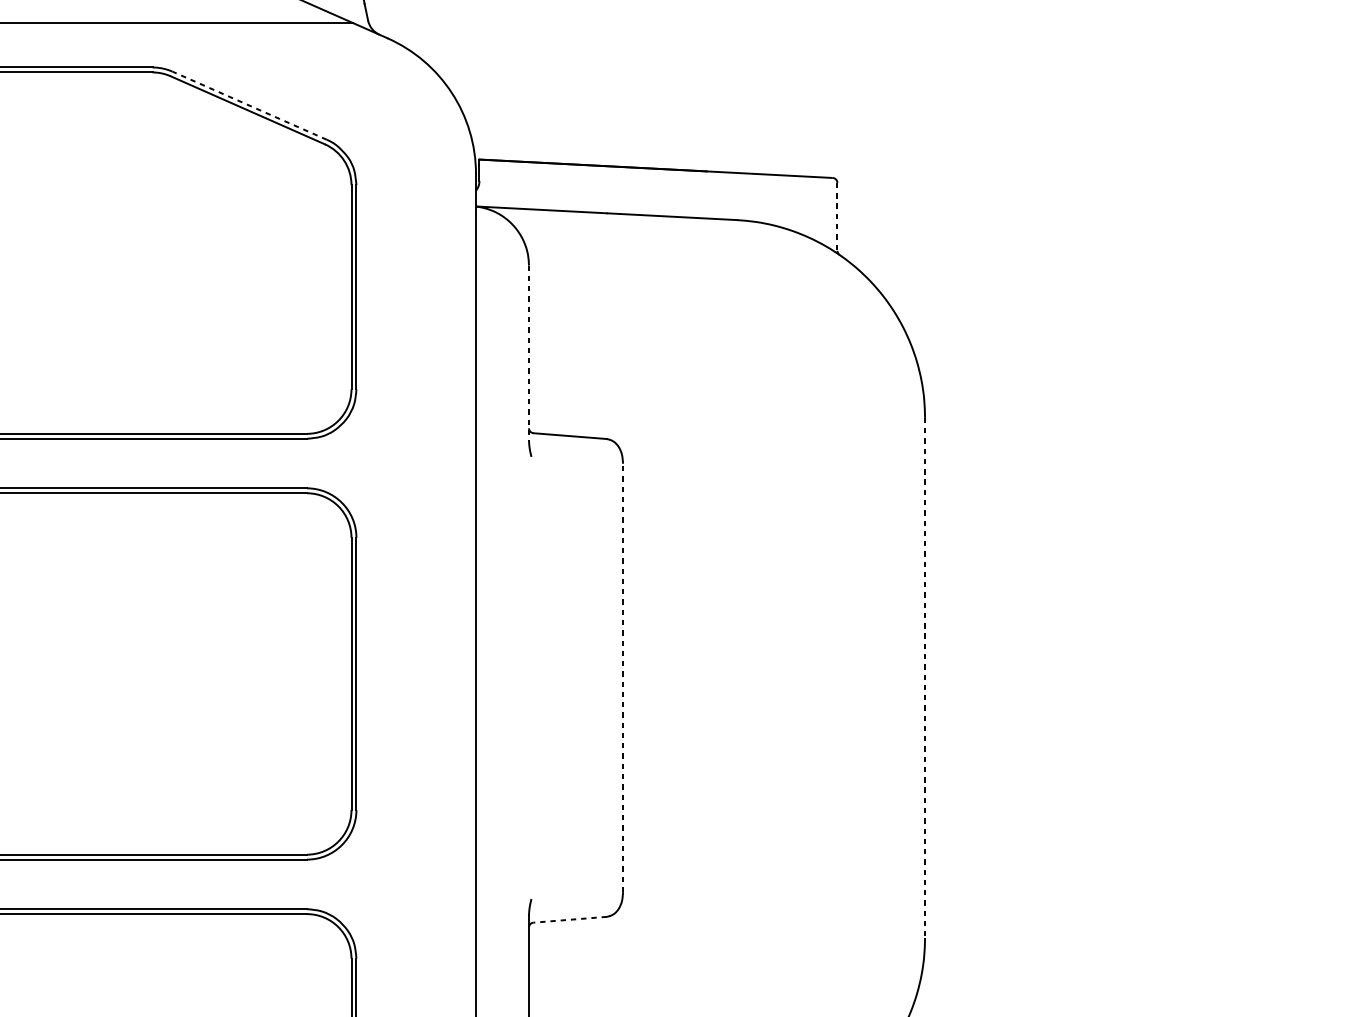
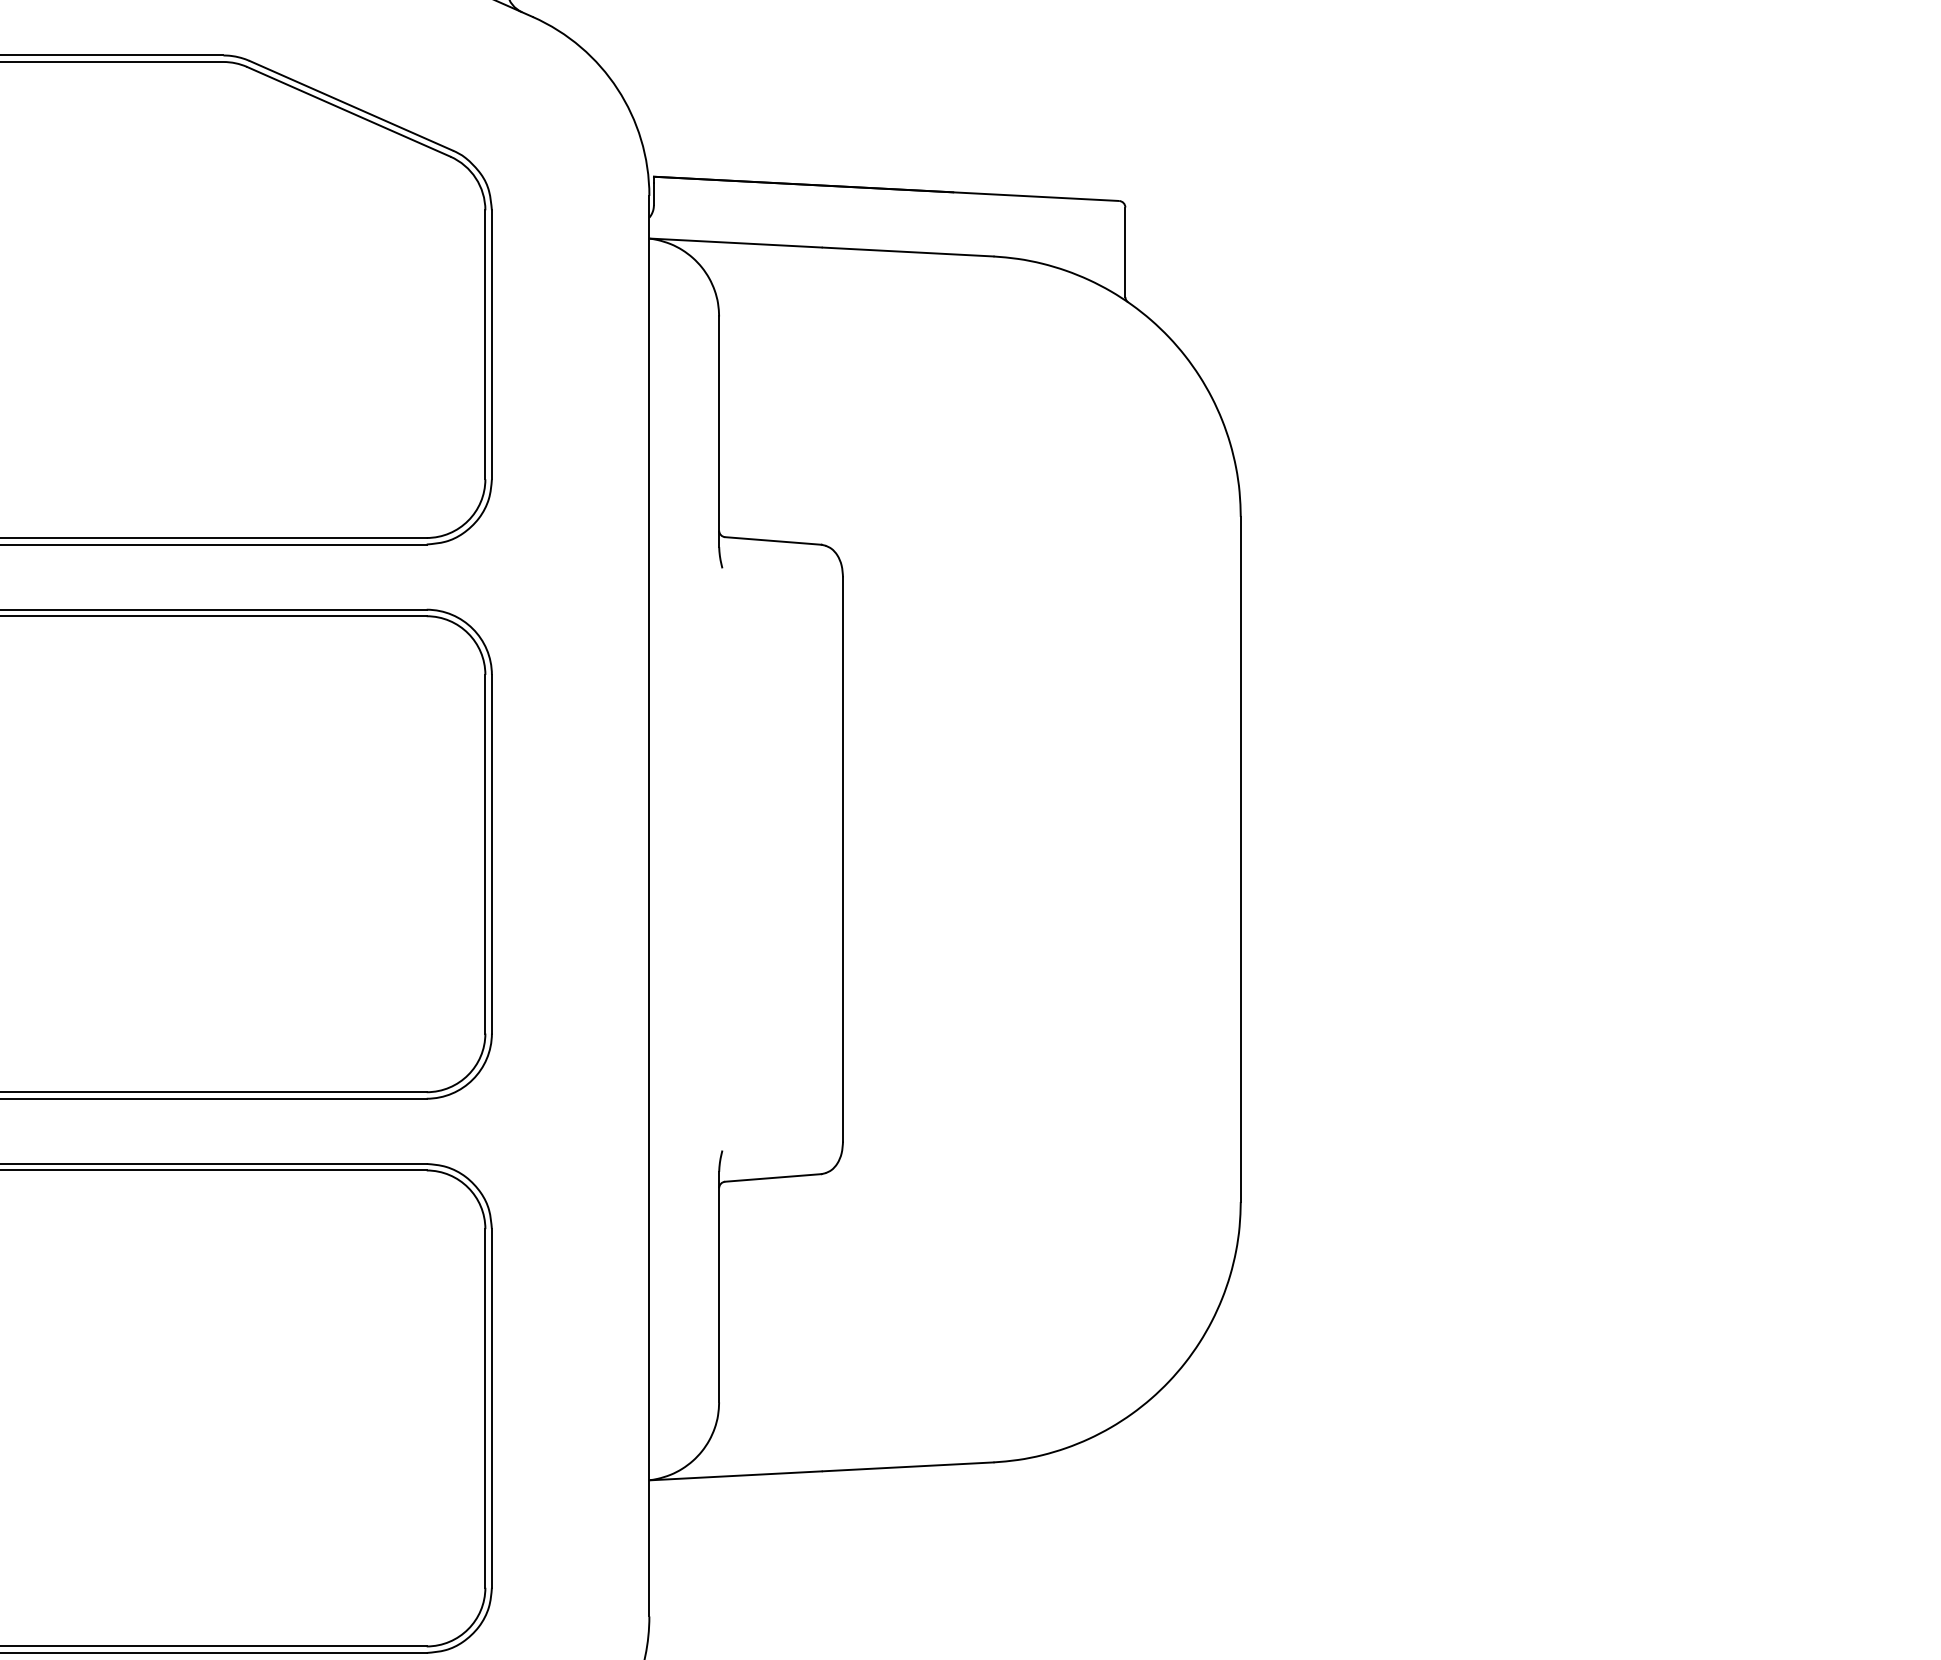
line: (249, 105) -> (350, 105), dashed -> solid
line: (837, 217) -> (1125, 252), dashed -> solid
line: (529, 353) -> (719, 432), dashed -> solid
line: (623, 677) -> (843, 858), dashed -> solid
line: (924, 677) -> (1240, 859), dashed -> solid
line: (569, 919) -> (772, 1177), dashed -> solid

